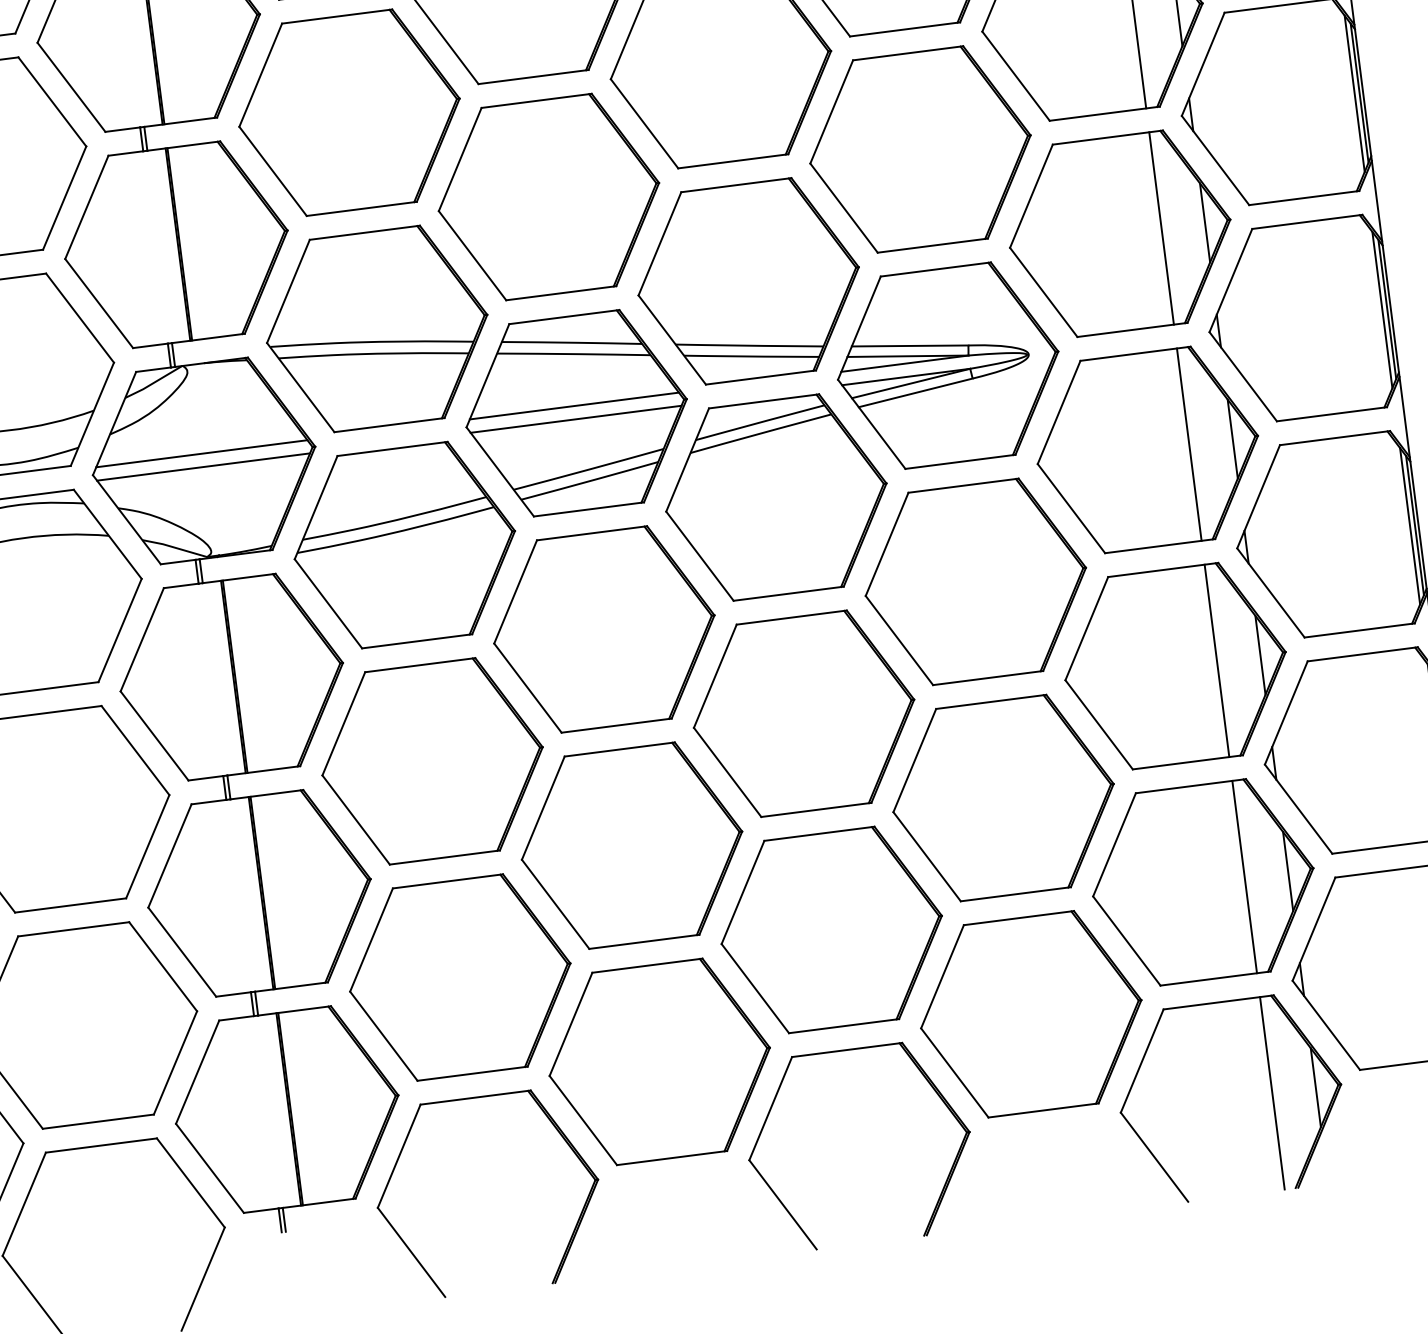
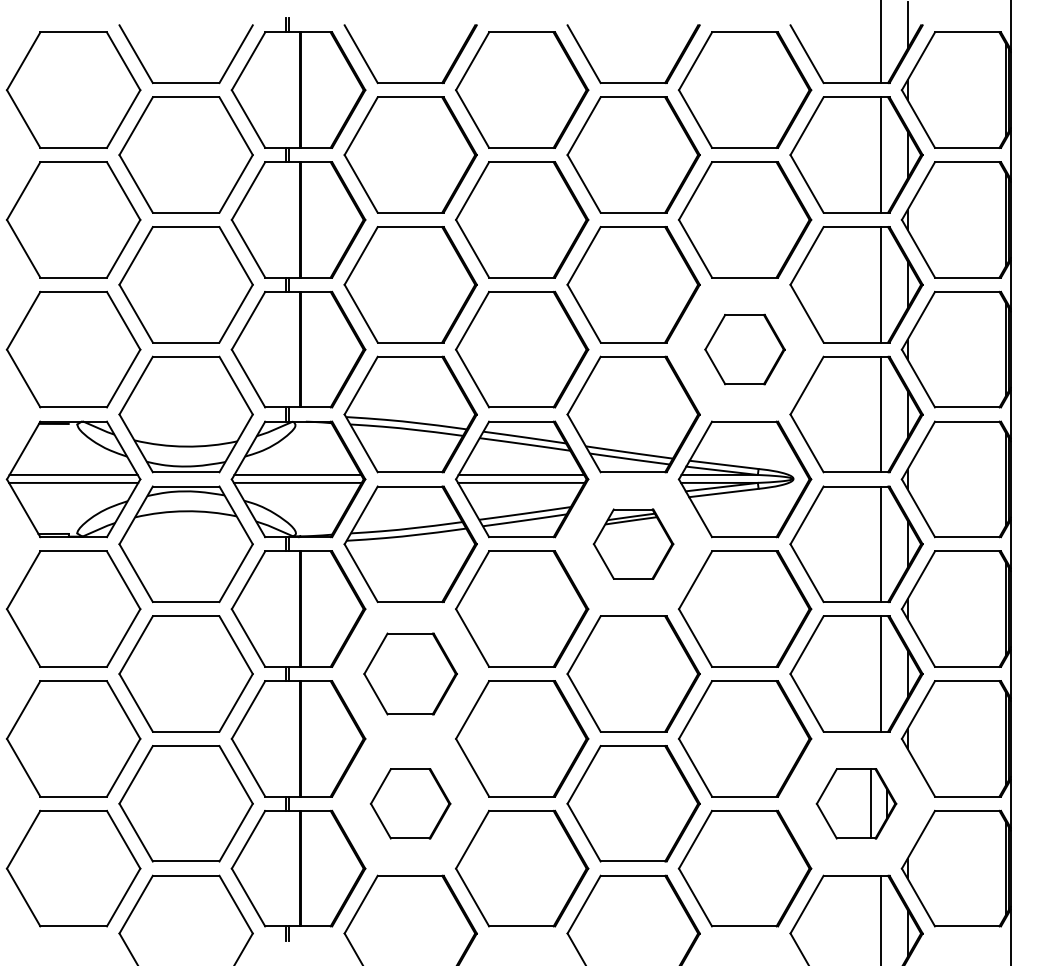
part: (919, 149) -> (744, 349), size x0.6
part: (775, 496) -> (633, 543), size x0.6
part: (432, 760) -> (410, 673), size x0.7
part: (1202, 881) -> (856, 803), size x0.6
part: (459, 977) -> (410, 803), size x0.6

